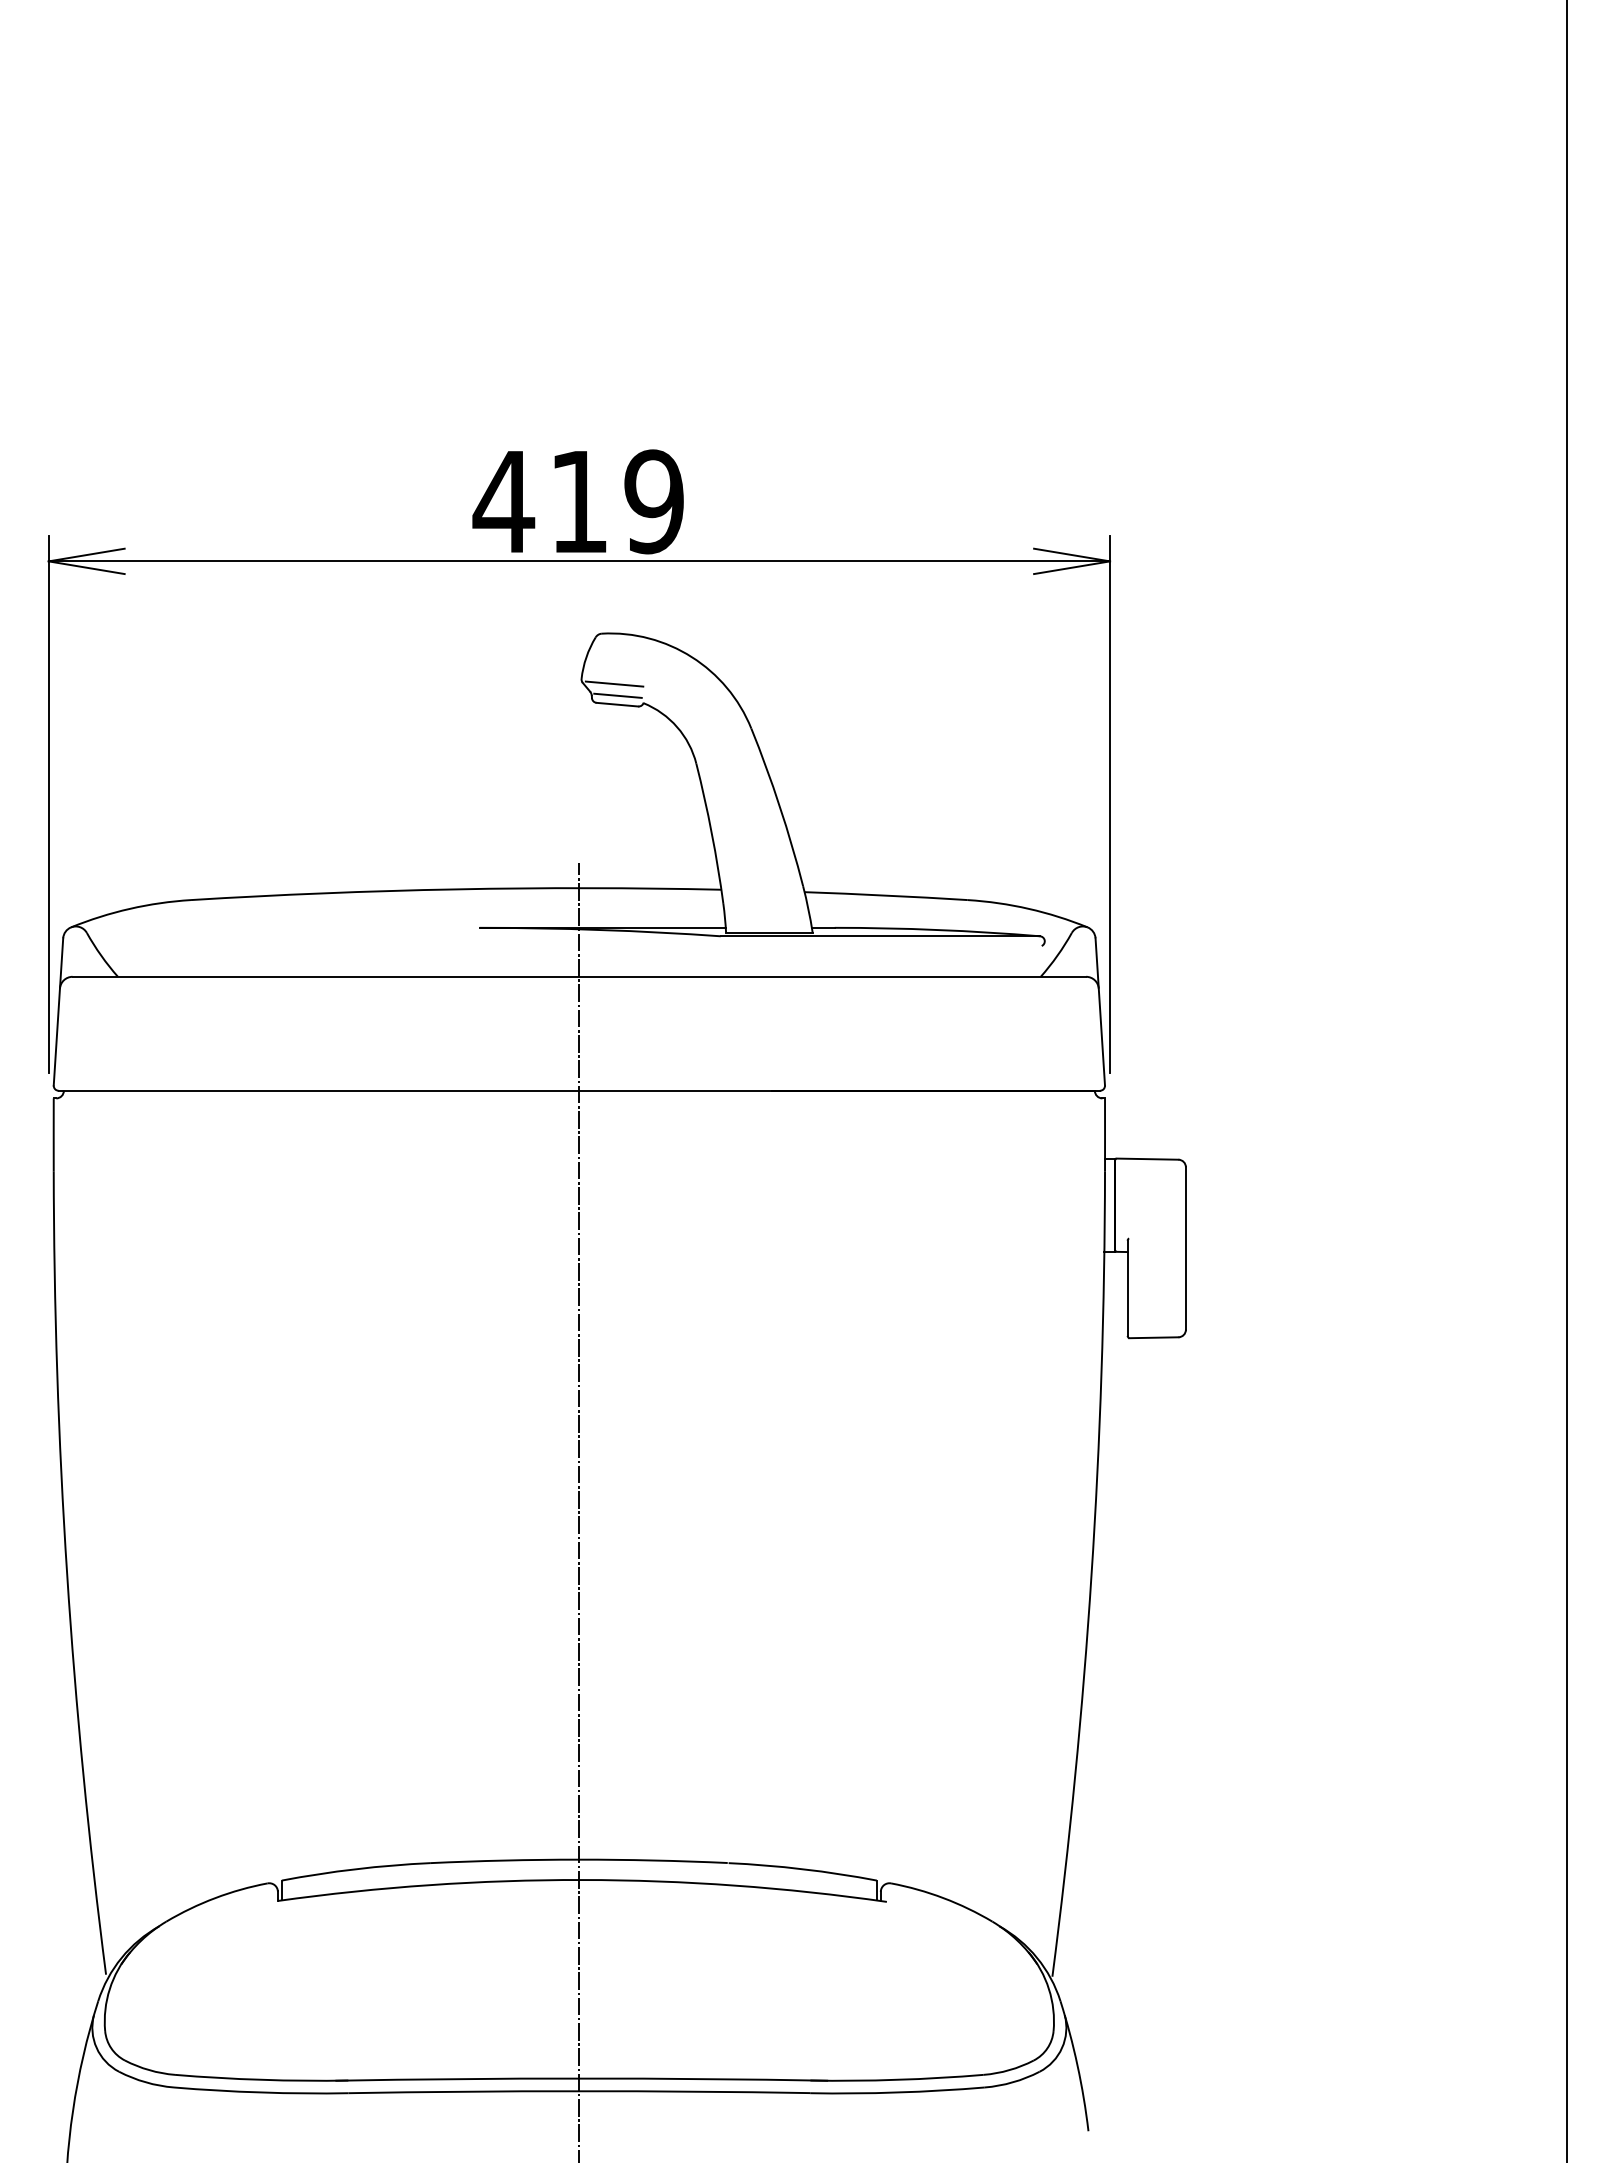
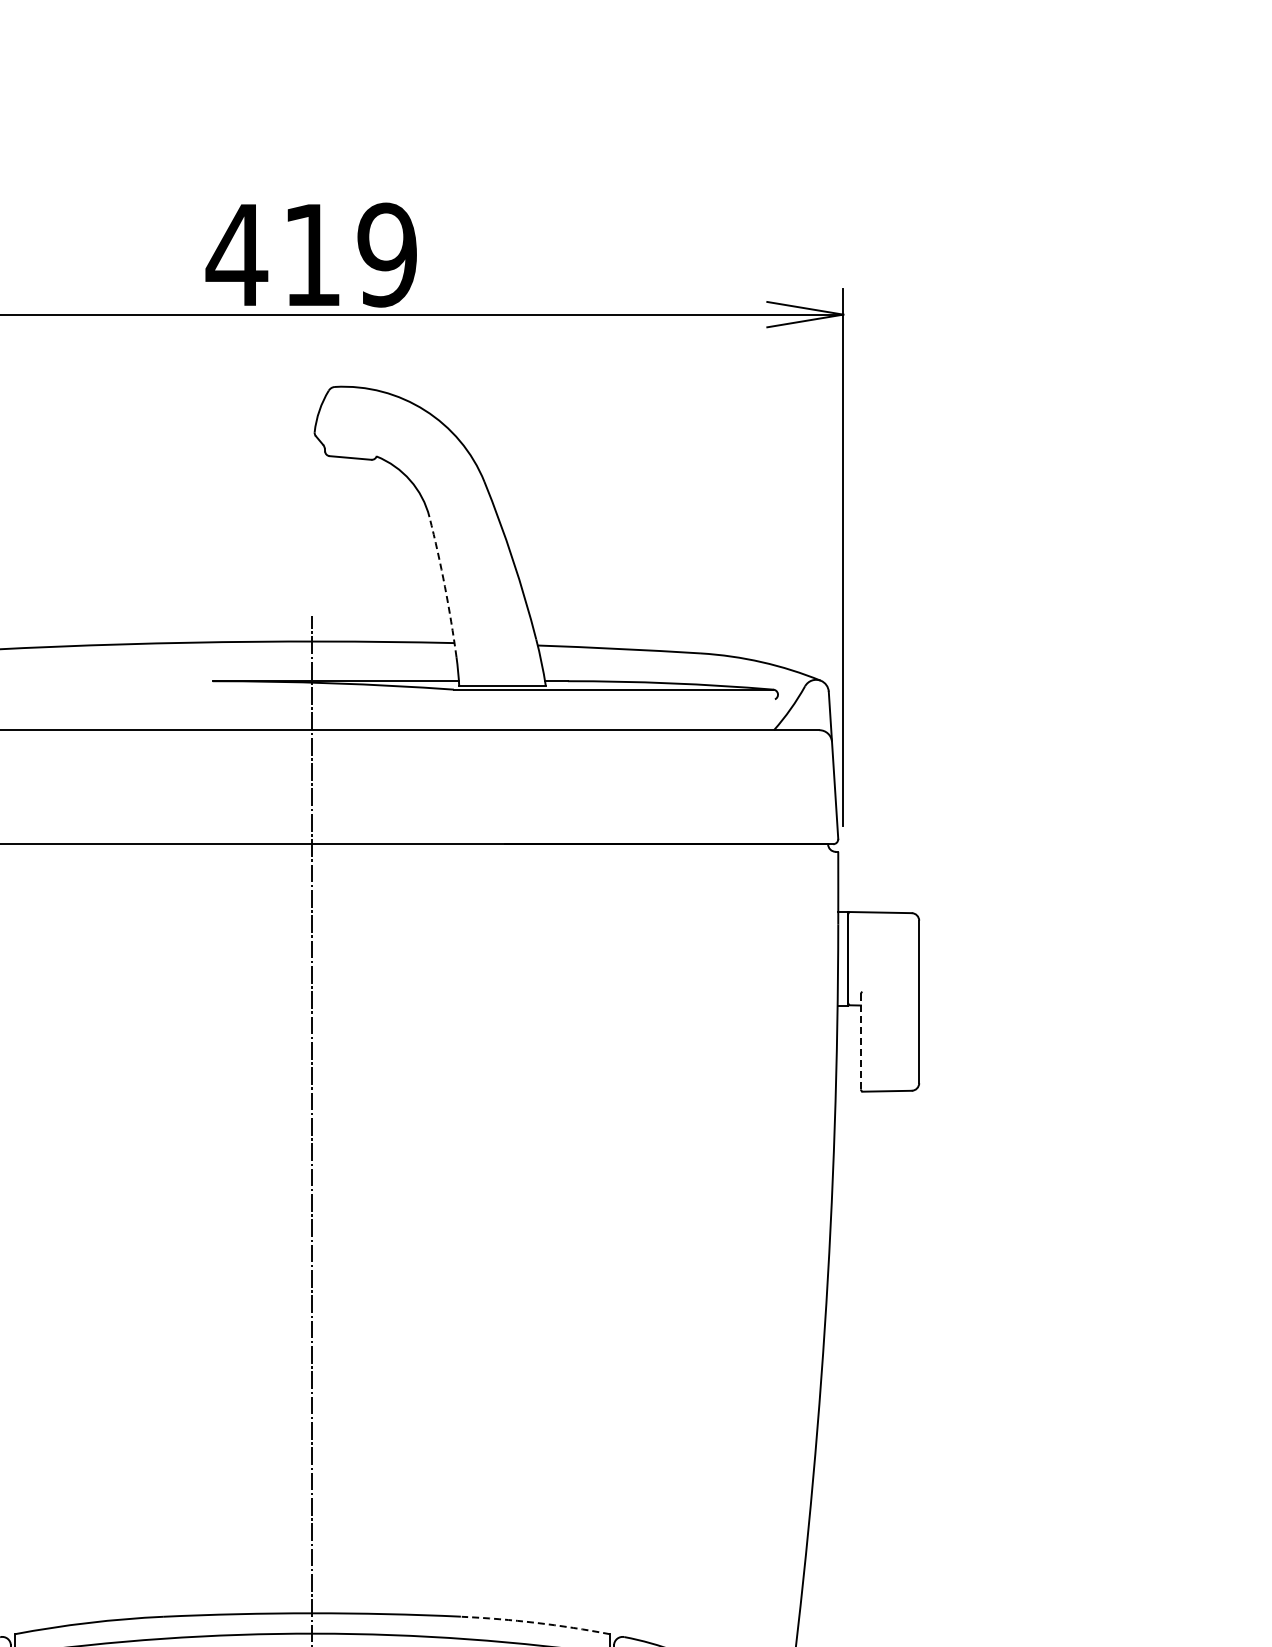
line: (614, 683) -> (347, 436), removed
line: (617, 695) -> (350, 448), removed
arc: (711, 833) -> (444, 586), solid -> dashed
line: (1127, 1288) -> (860, 1041), solid -> dashed
arc: (803, 1869) -> (536, 1623), solid -> dashed

